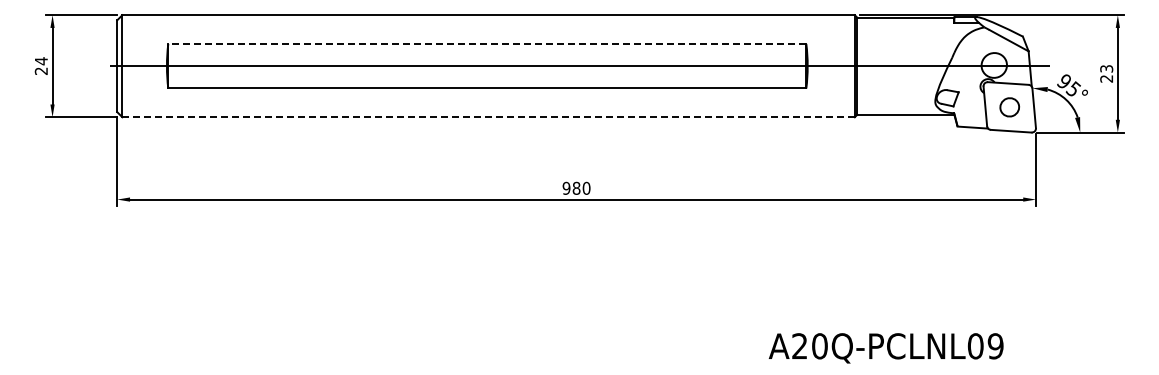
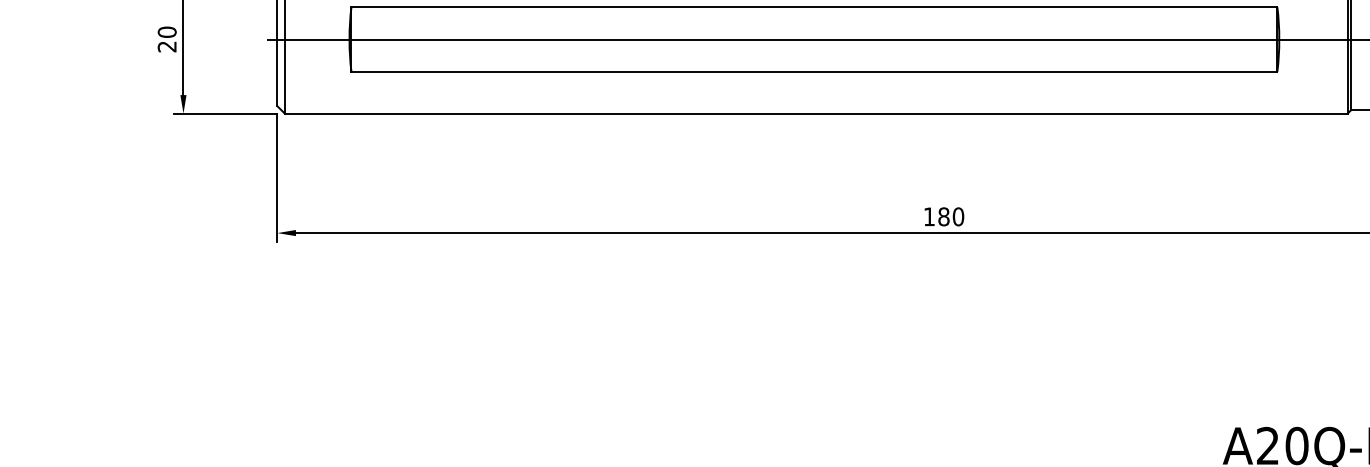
line: (486, 43) -> (813, 6), dashed -> solid
text: (40, 61) -> (165, 32), 24 -> 20
line: (488, 117) -> (816, 113), dashed -> solid
text: (566, 187) -> (929, 215), 980 -> 180

